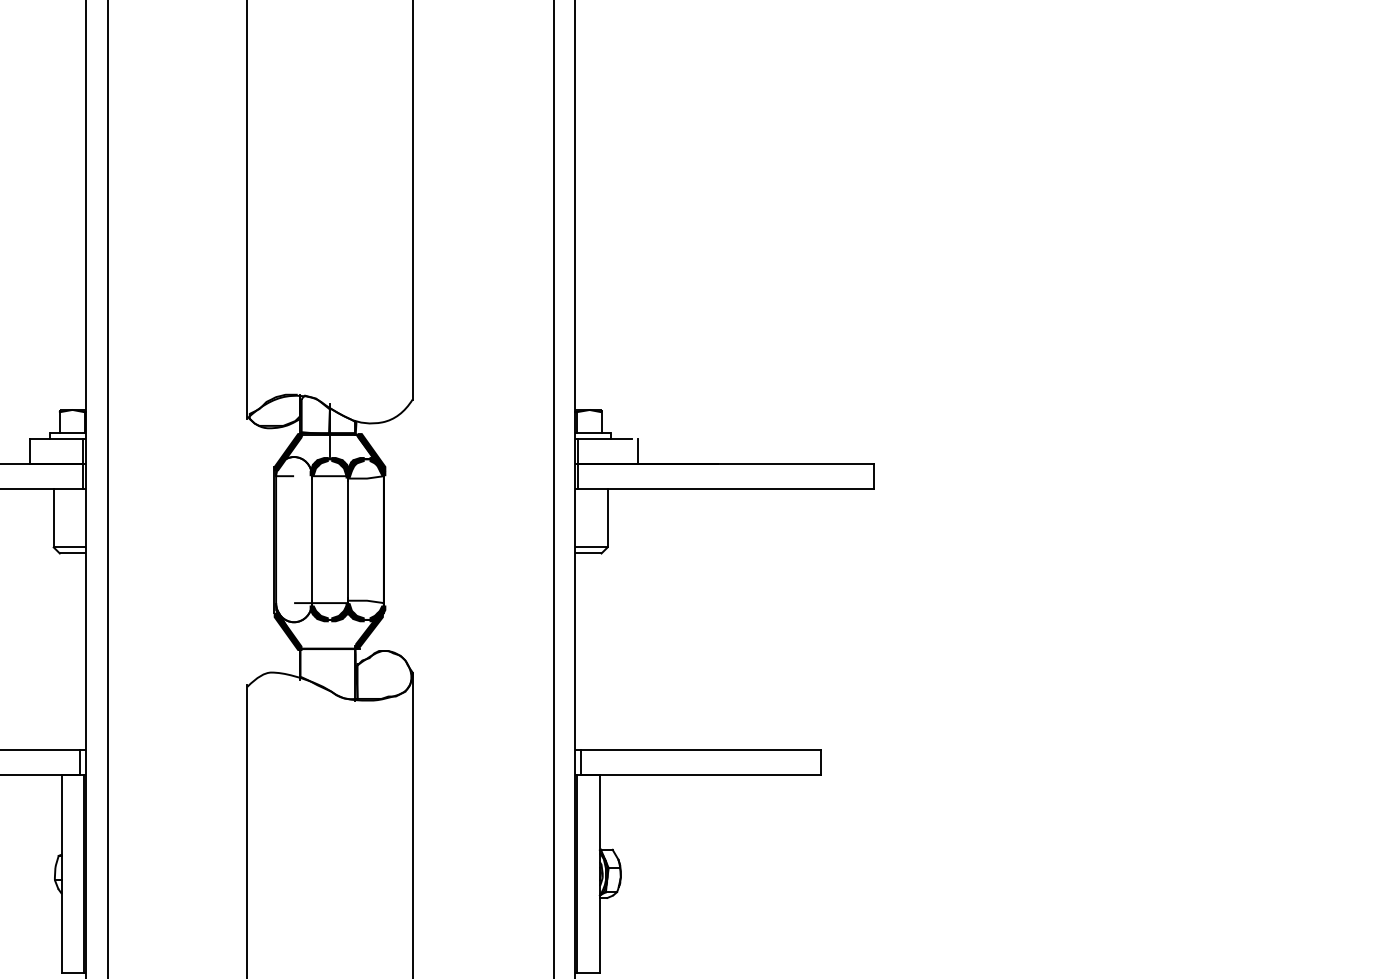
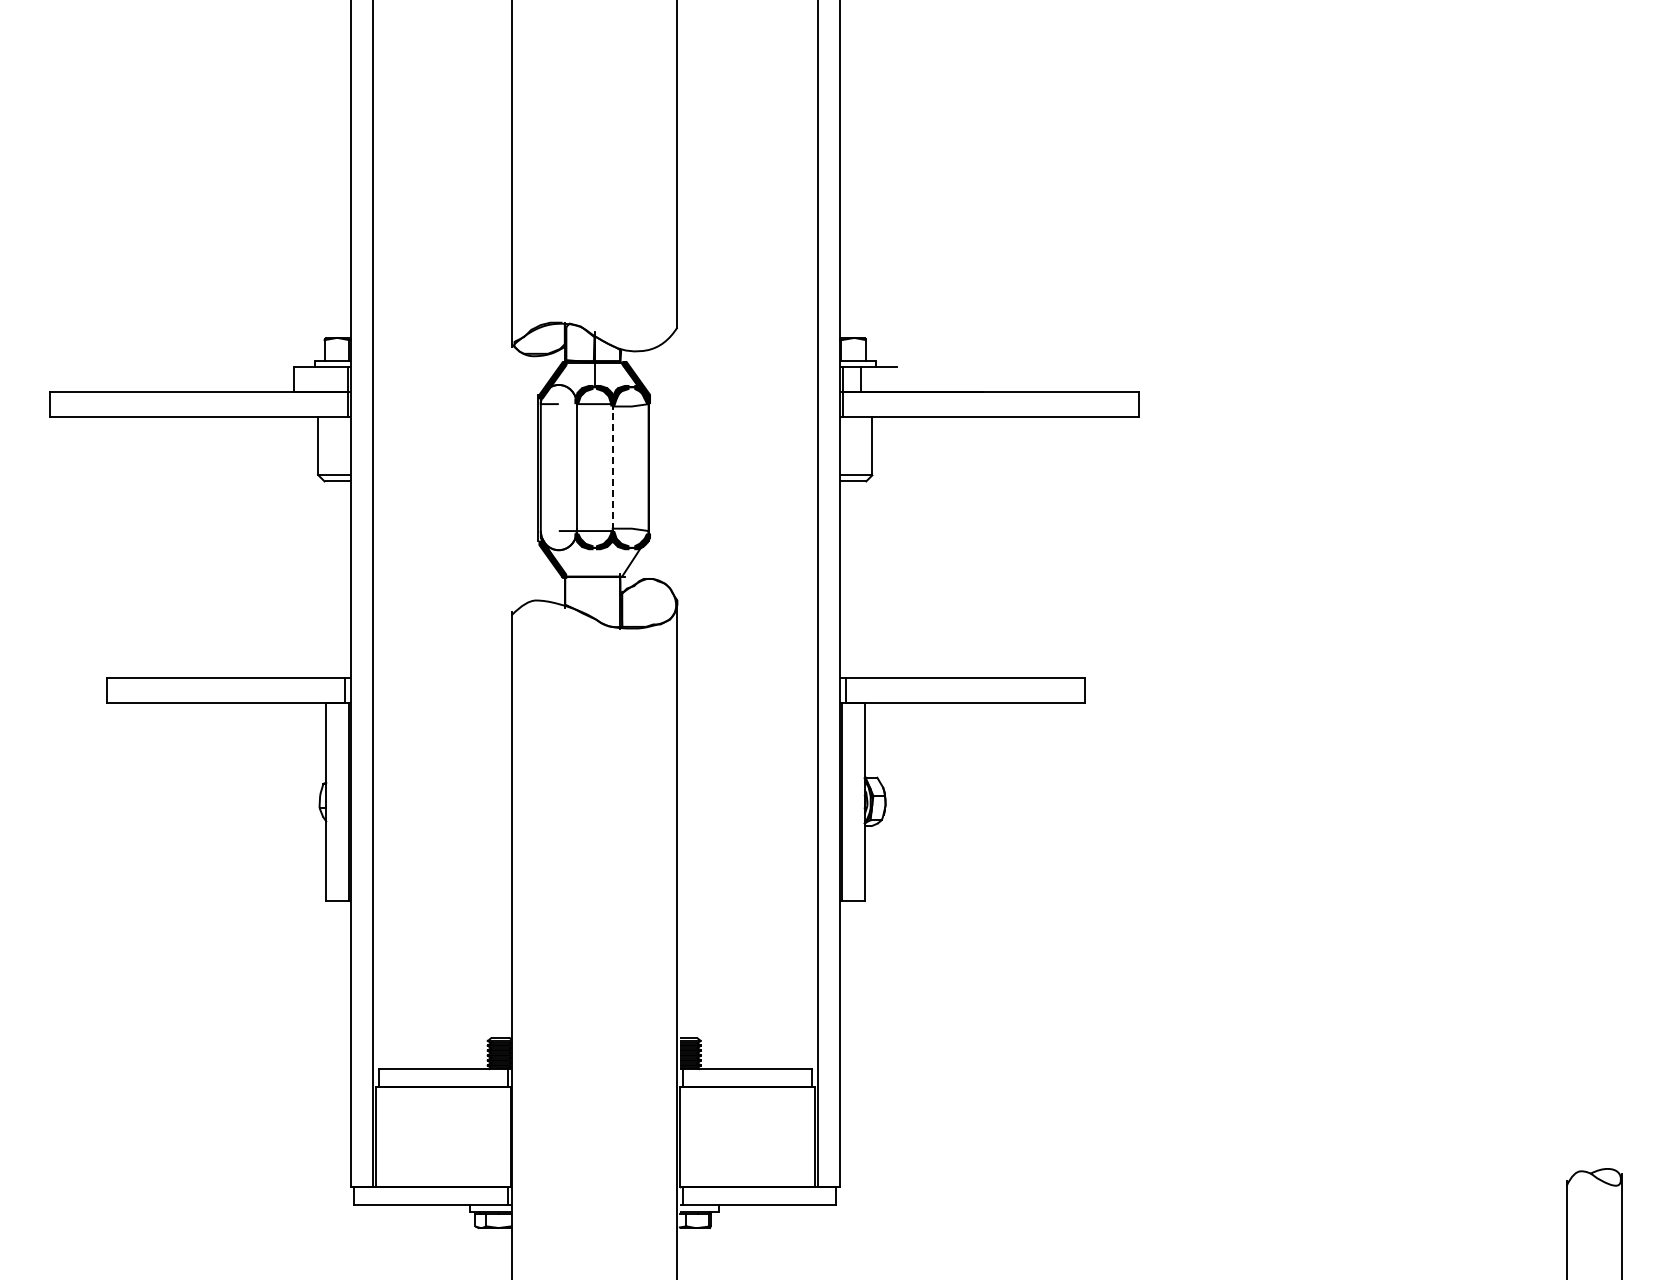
line: (637, 451) -> (860, 379), moved
line: (347, 538) -> (612, 466), solid -> dashed
fill: (368, 630) -> (633, 558), removed

